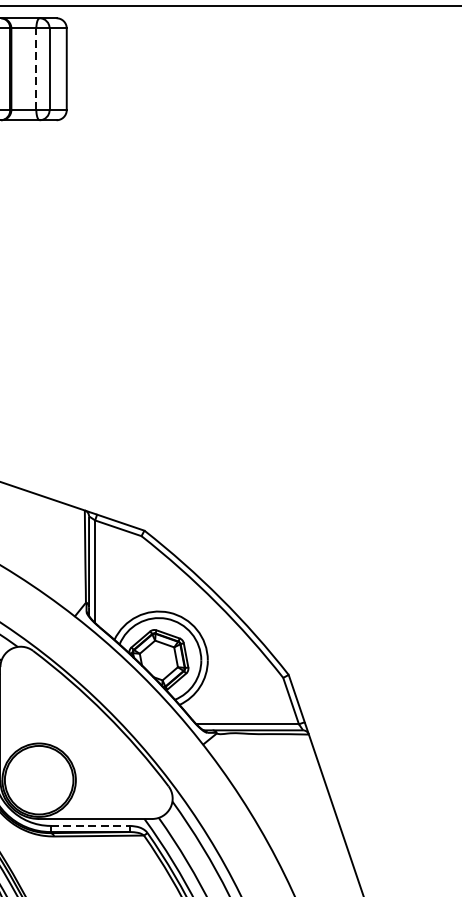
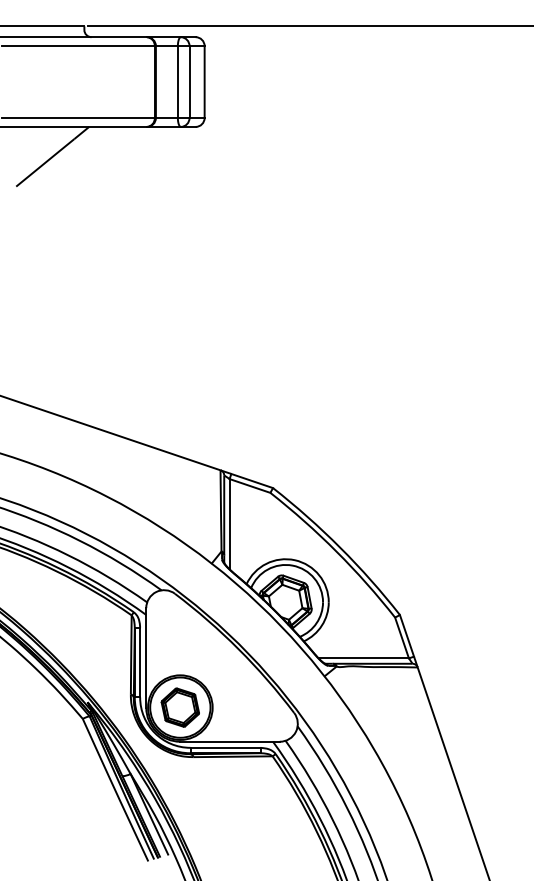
line: (35, 69) -> (177, 82), dashed -> solid
part: (38, 780) -> (179, 707), added
line: (90, 825) -> (225, 747), dashed -> solid

